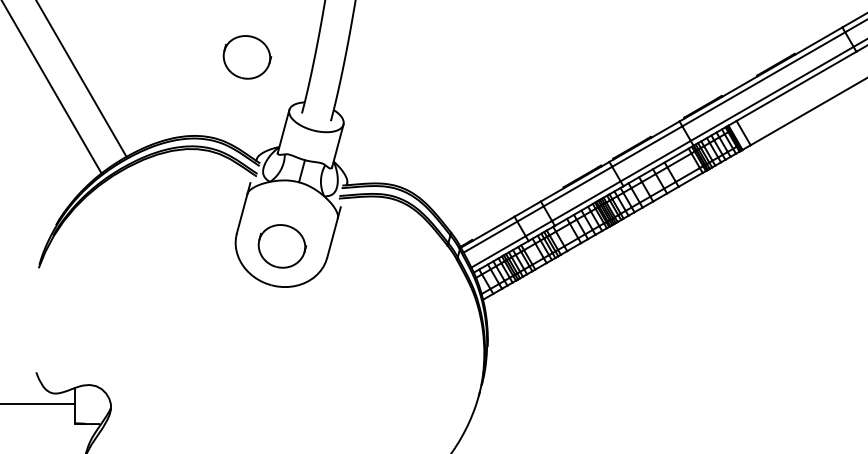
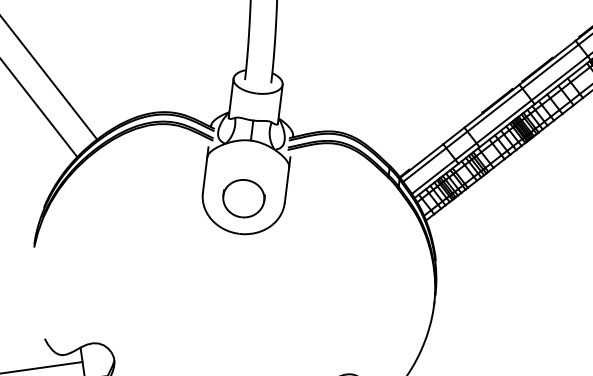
part: (247, 57) -> (190, 37), removed

